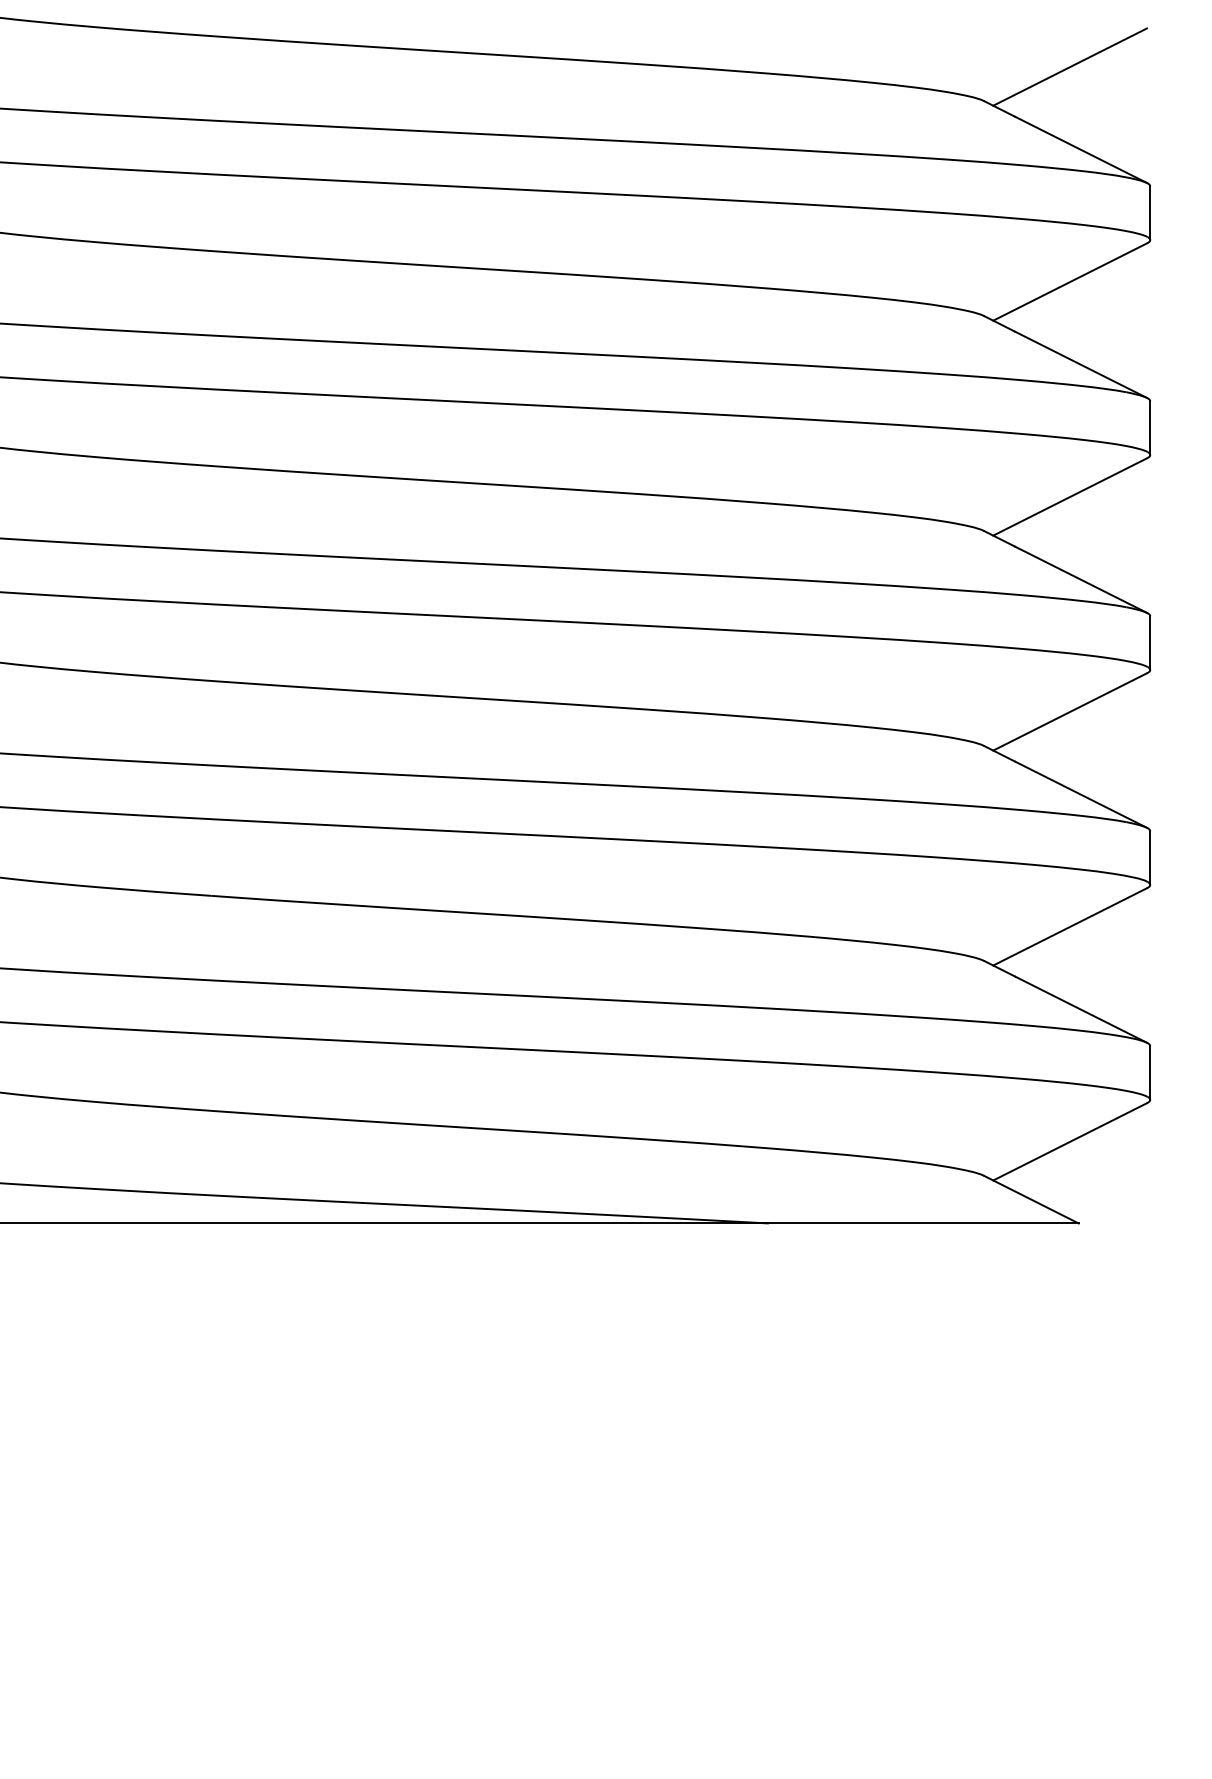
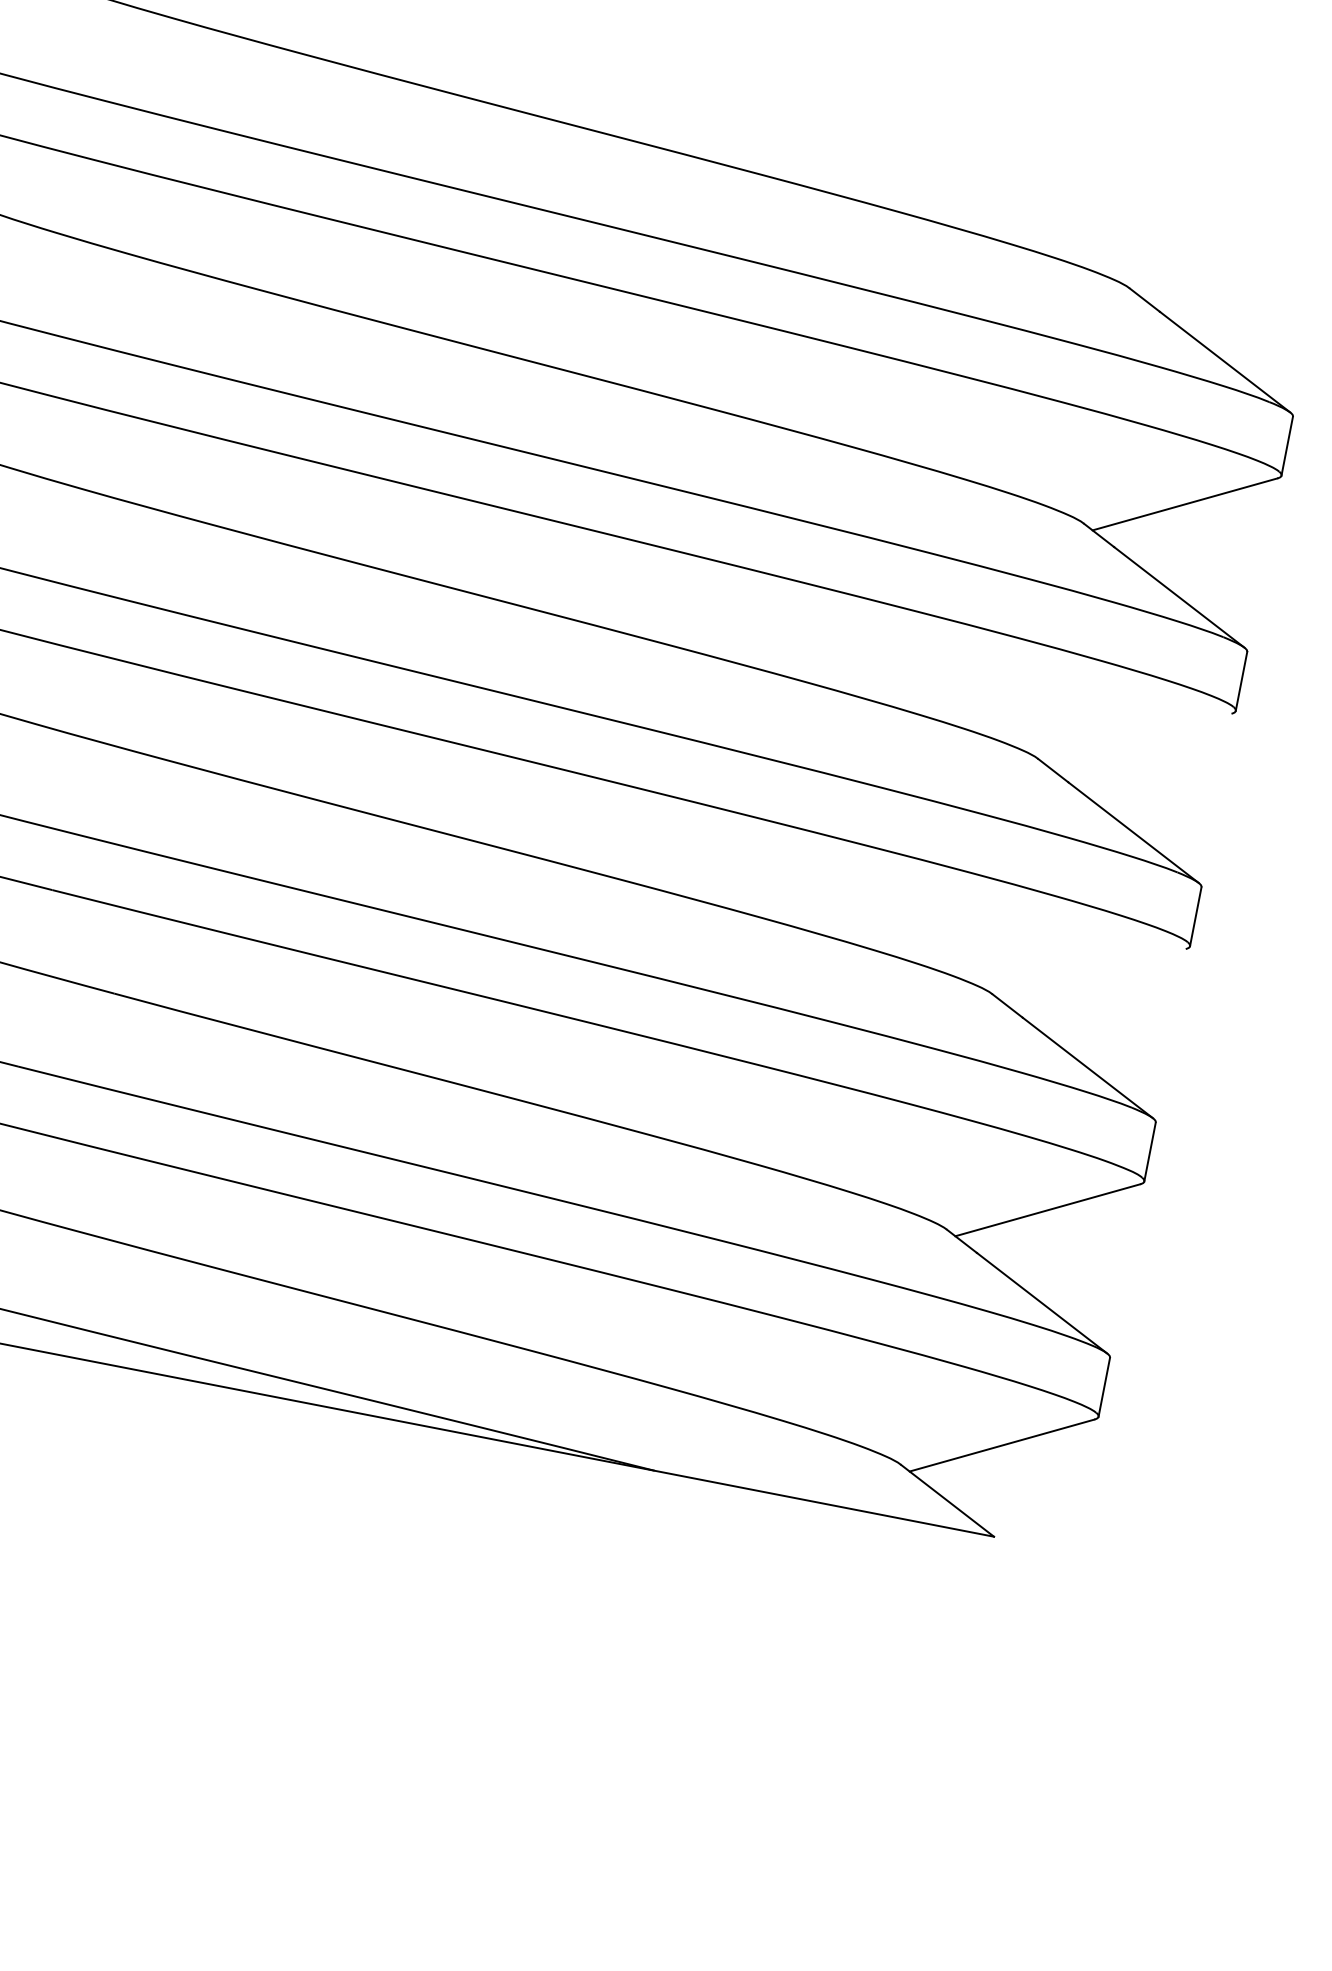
line: (1069, 66) -> (1230, 268), removed
line: (1069, 496) -> (1138, 739), removed
line: (1069, 711) -> (1092, 974), removed

